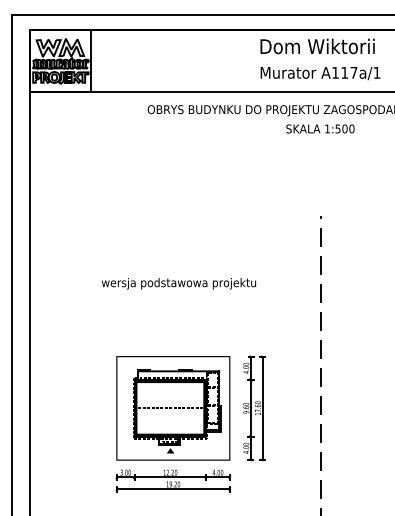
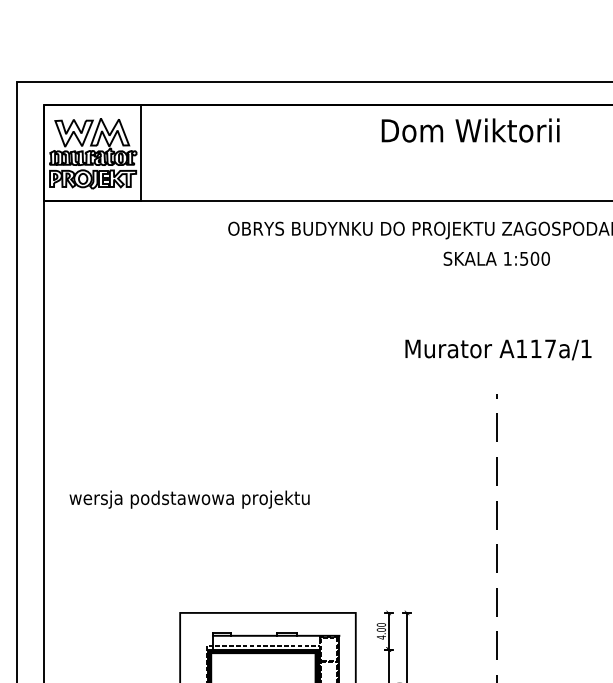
text: (317, 46) -> (470, 130), moved
text: (320, 73) -> (498, 349), moved
text: (179, 283) -> (190, 499), moved

